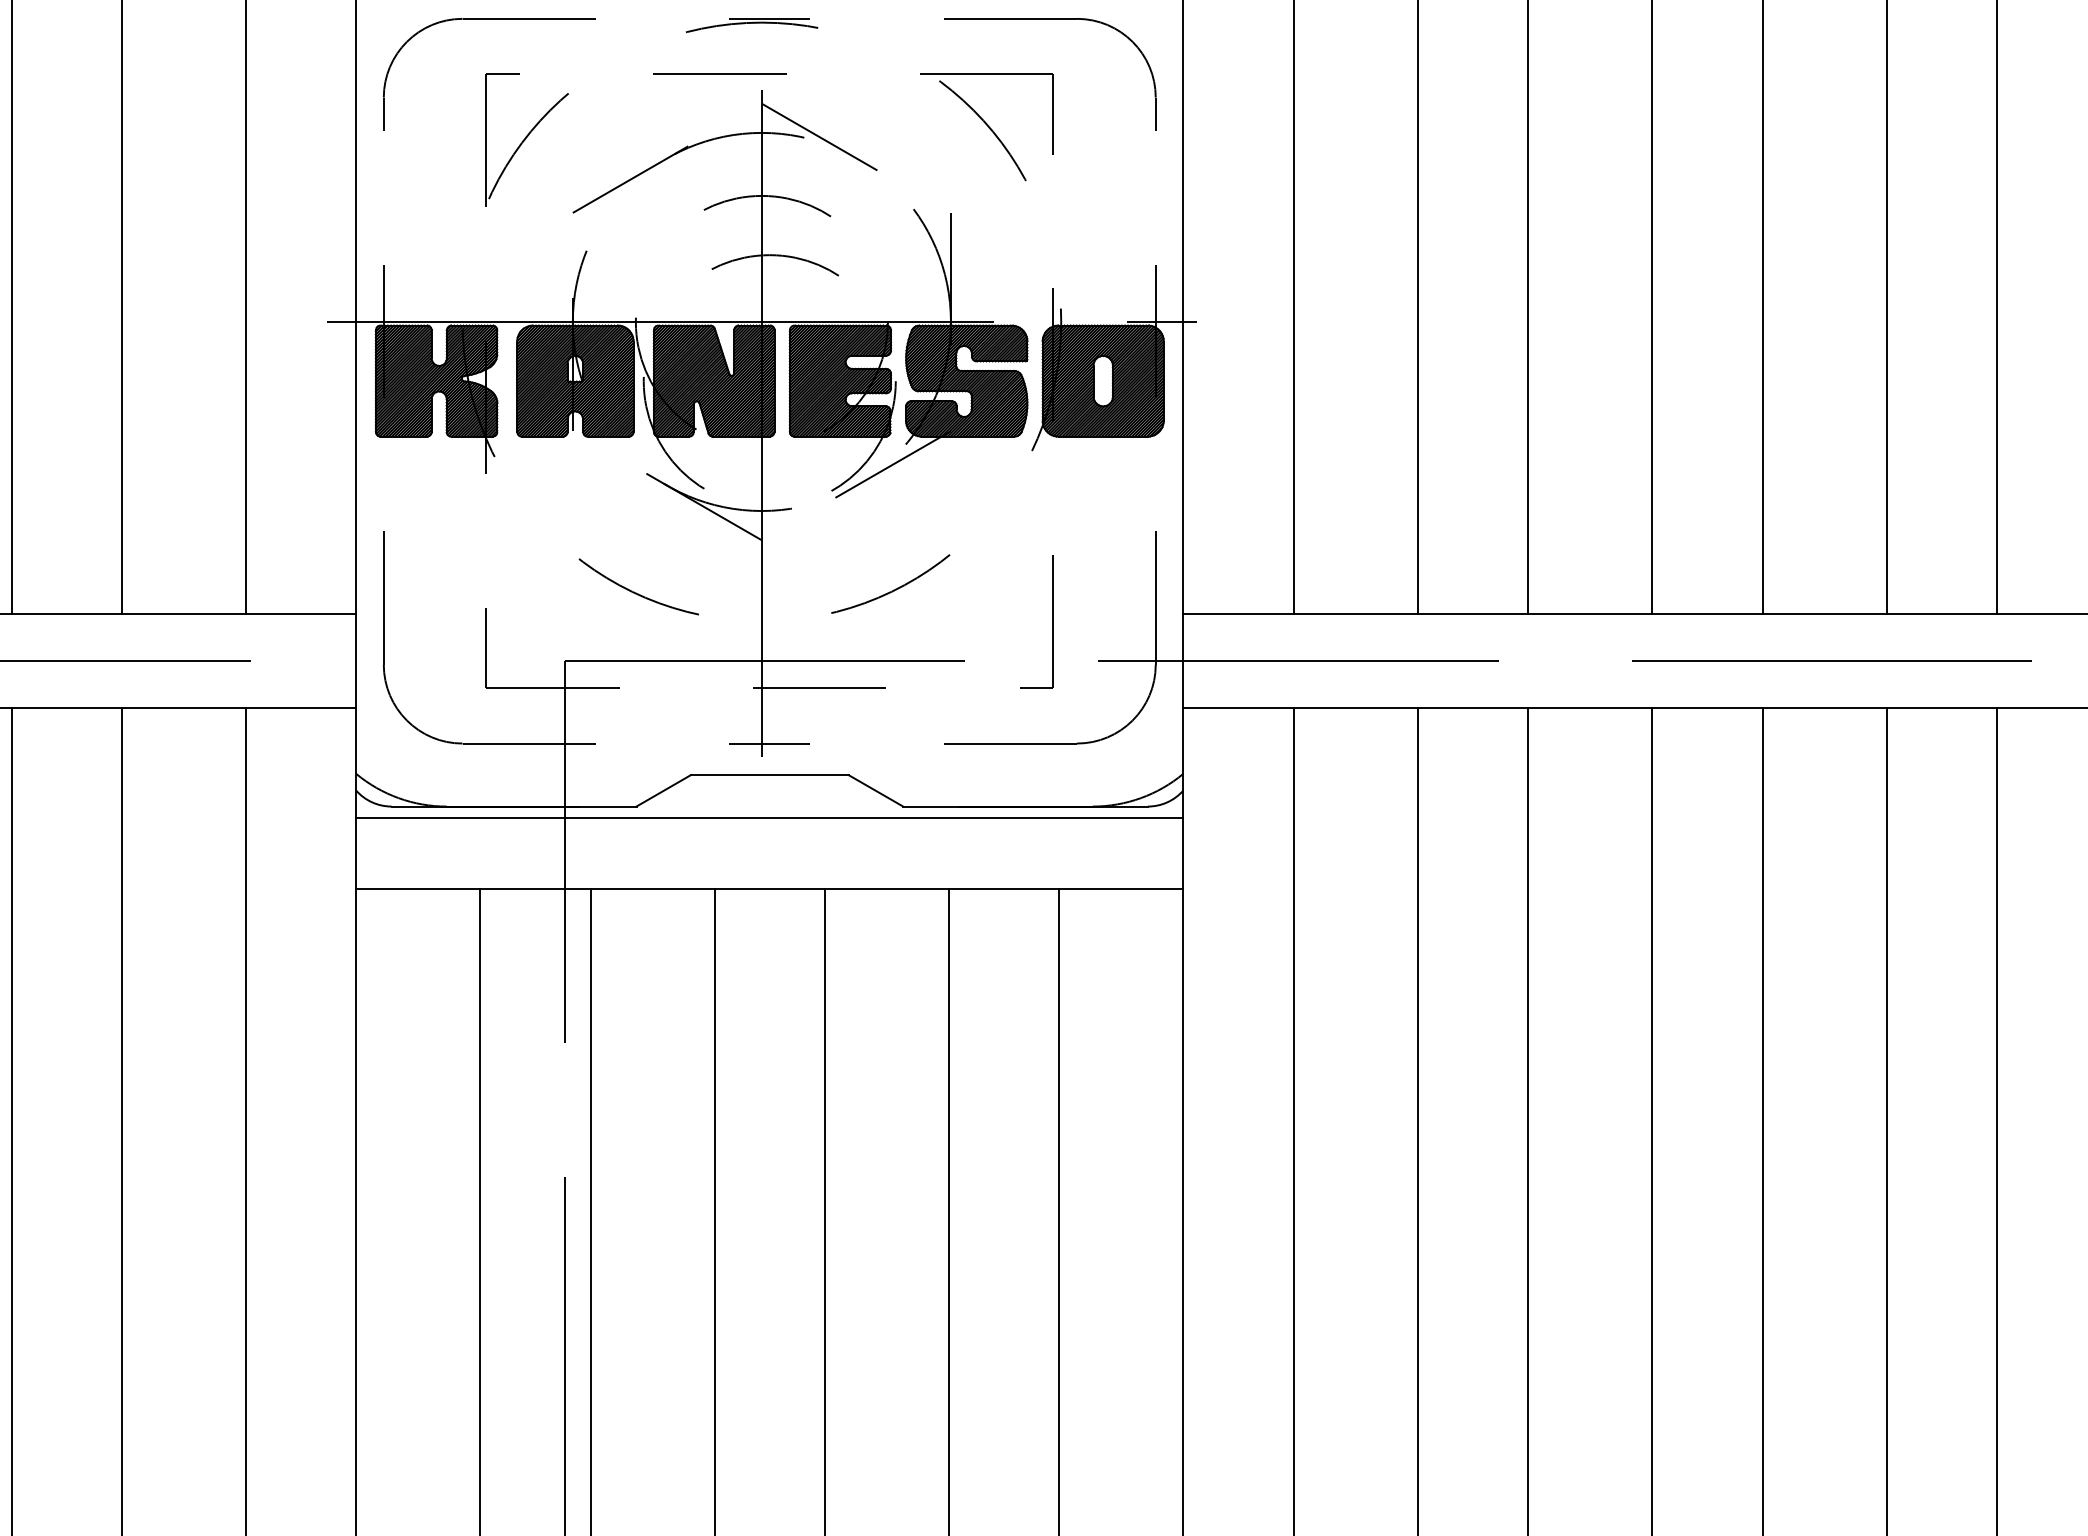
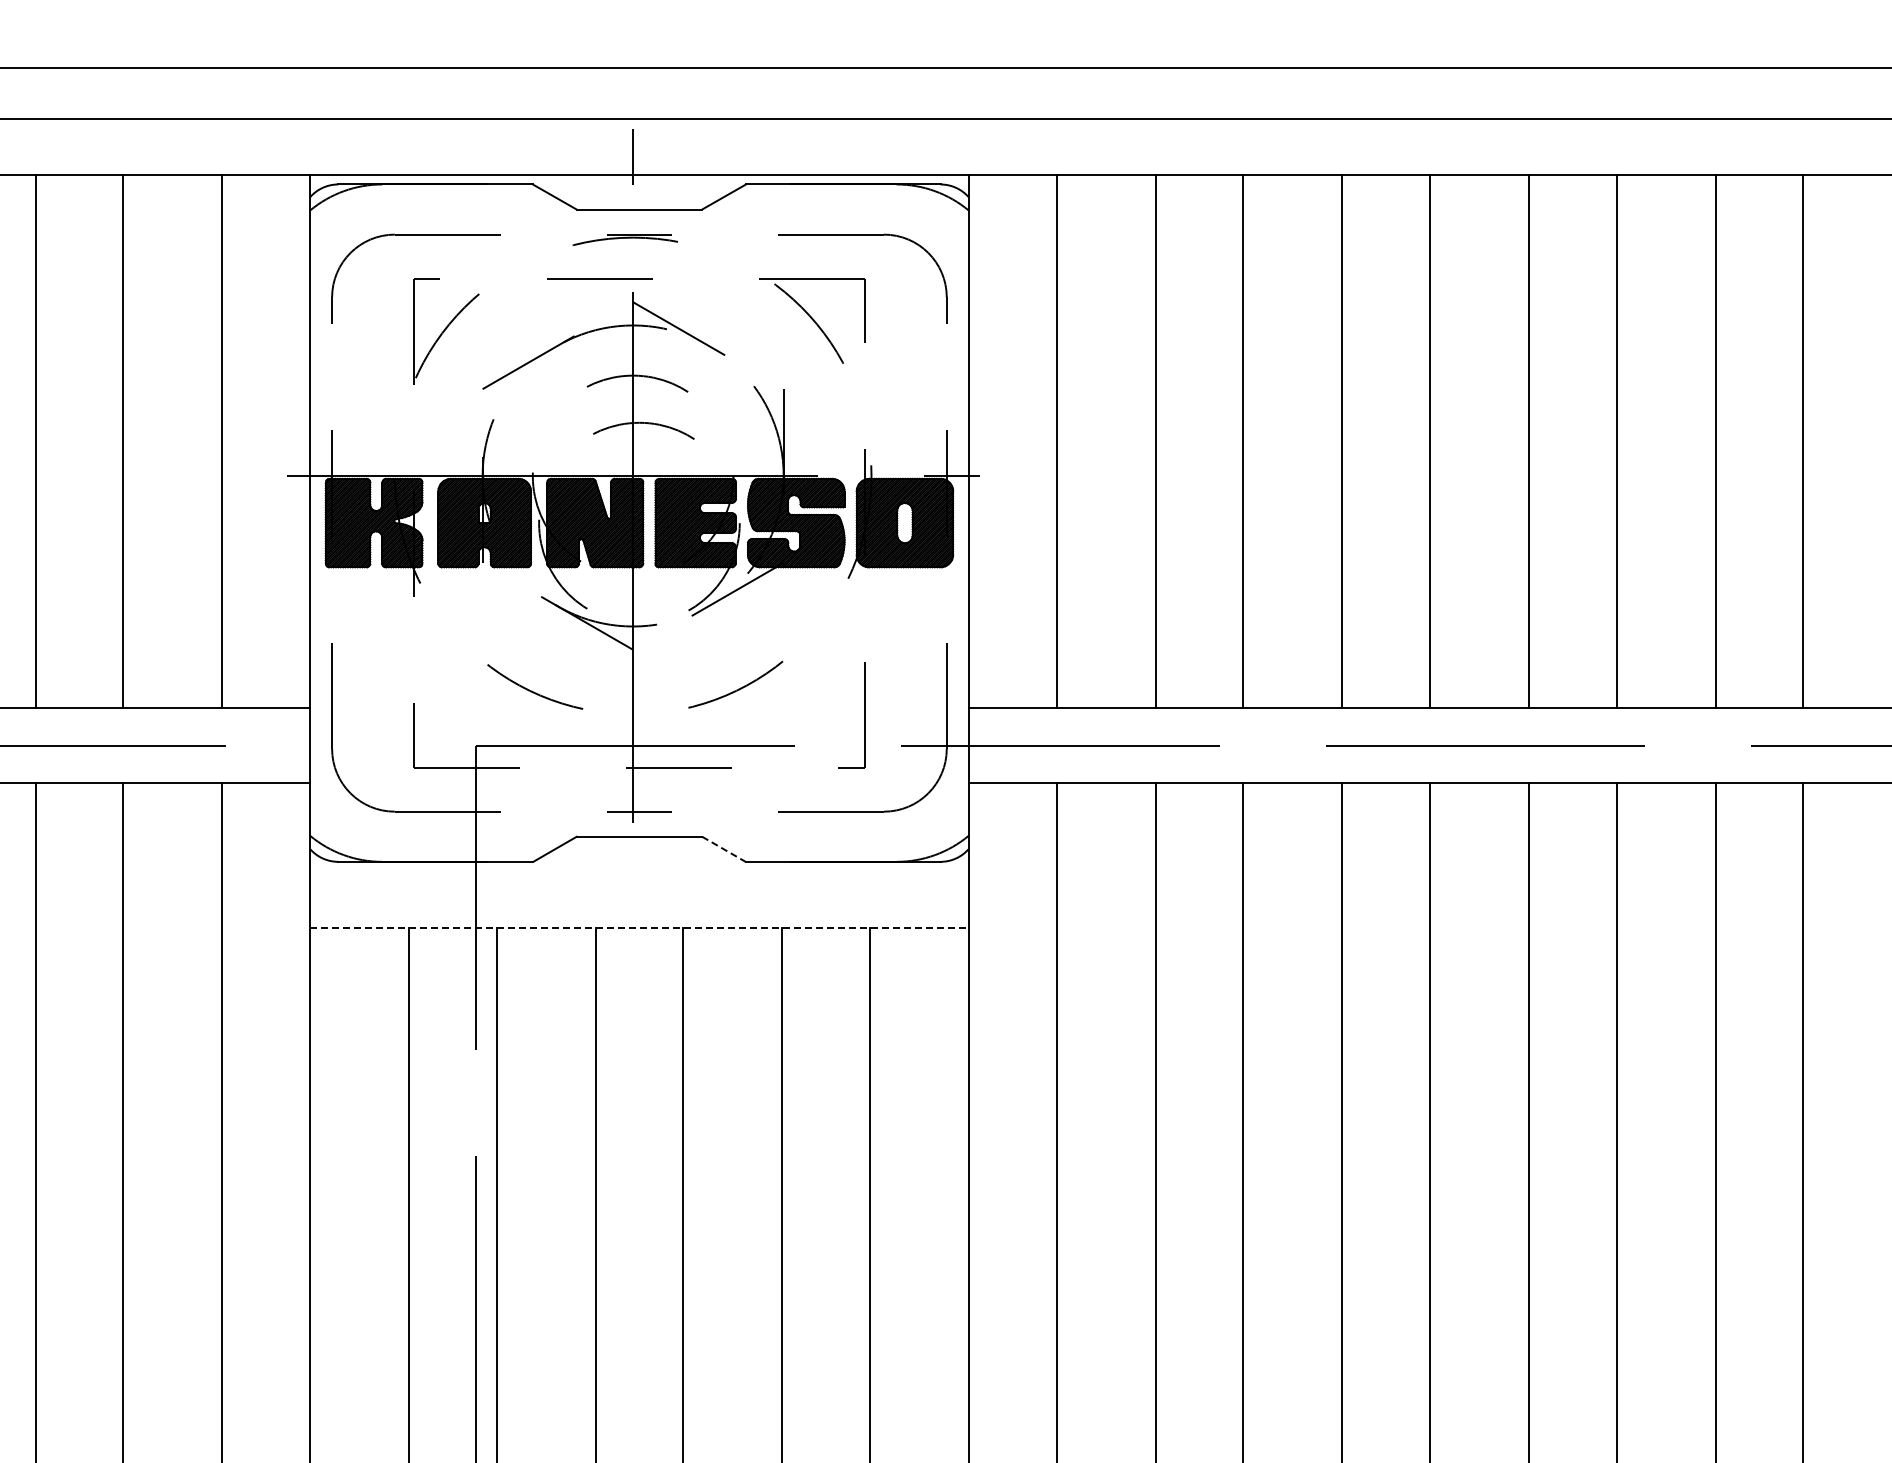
line: (876, 791) -> (724, 849), solid -> dashed
line: (769, 818) -> (639, 871), removed
line: (771, 889) -> (640, 927), solid -> dashed

